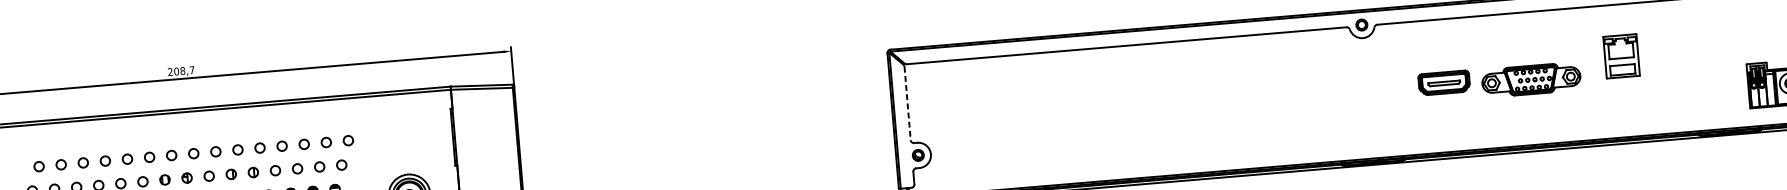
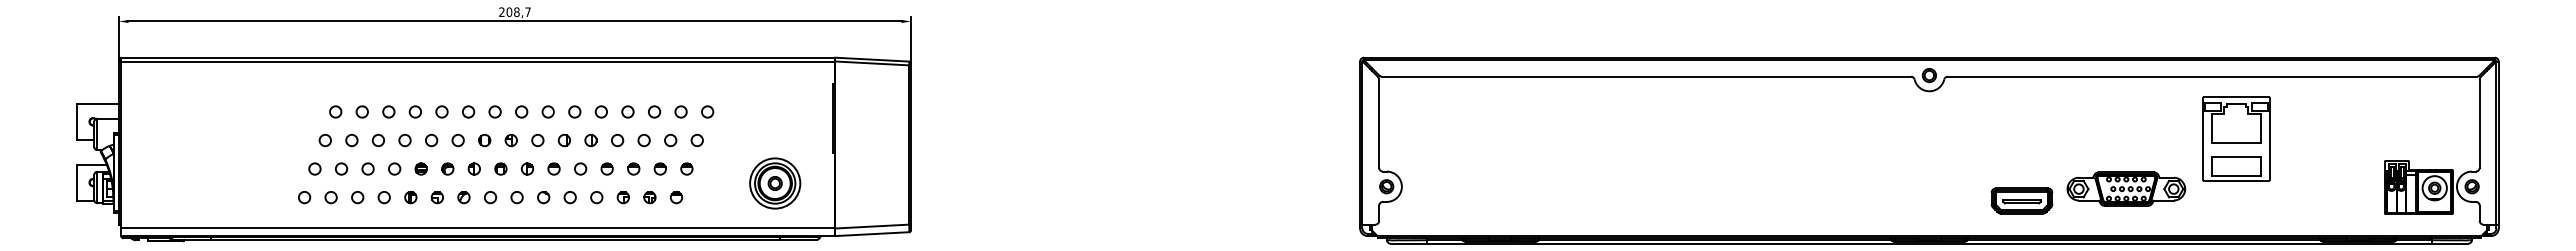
part: (1621, 55) -> (2236, 138), size x1.67
part: (1531, 79) -> (2126, 188), moved
part: (1443, 82) -> (2021, 200), moved
line: (907, 104) -> (1379, 124), dashed -> solid

